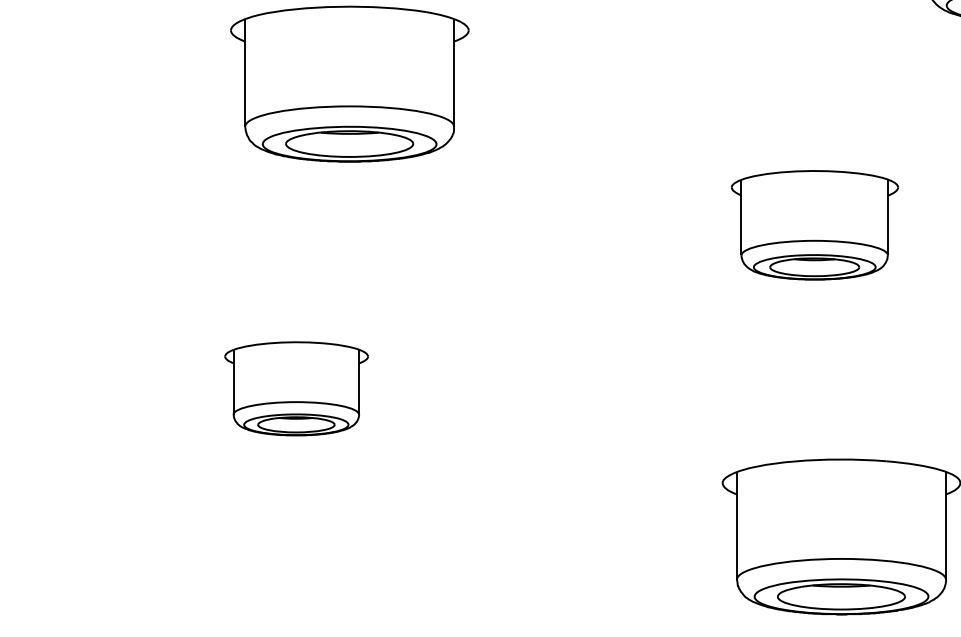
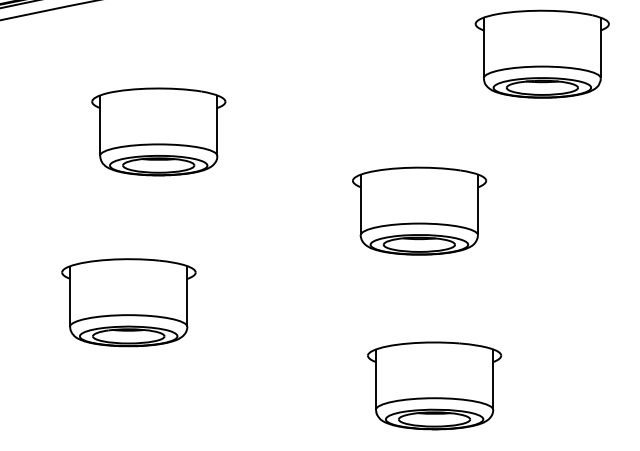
part: (814, 224) -> (419, 210), size x1.43
part: (295, 388) -> (128, 302), size x1.67

